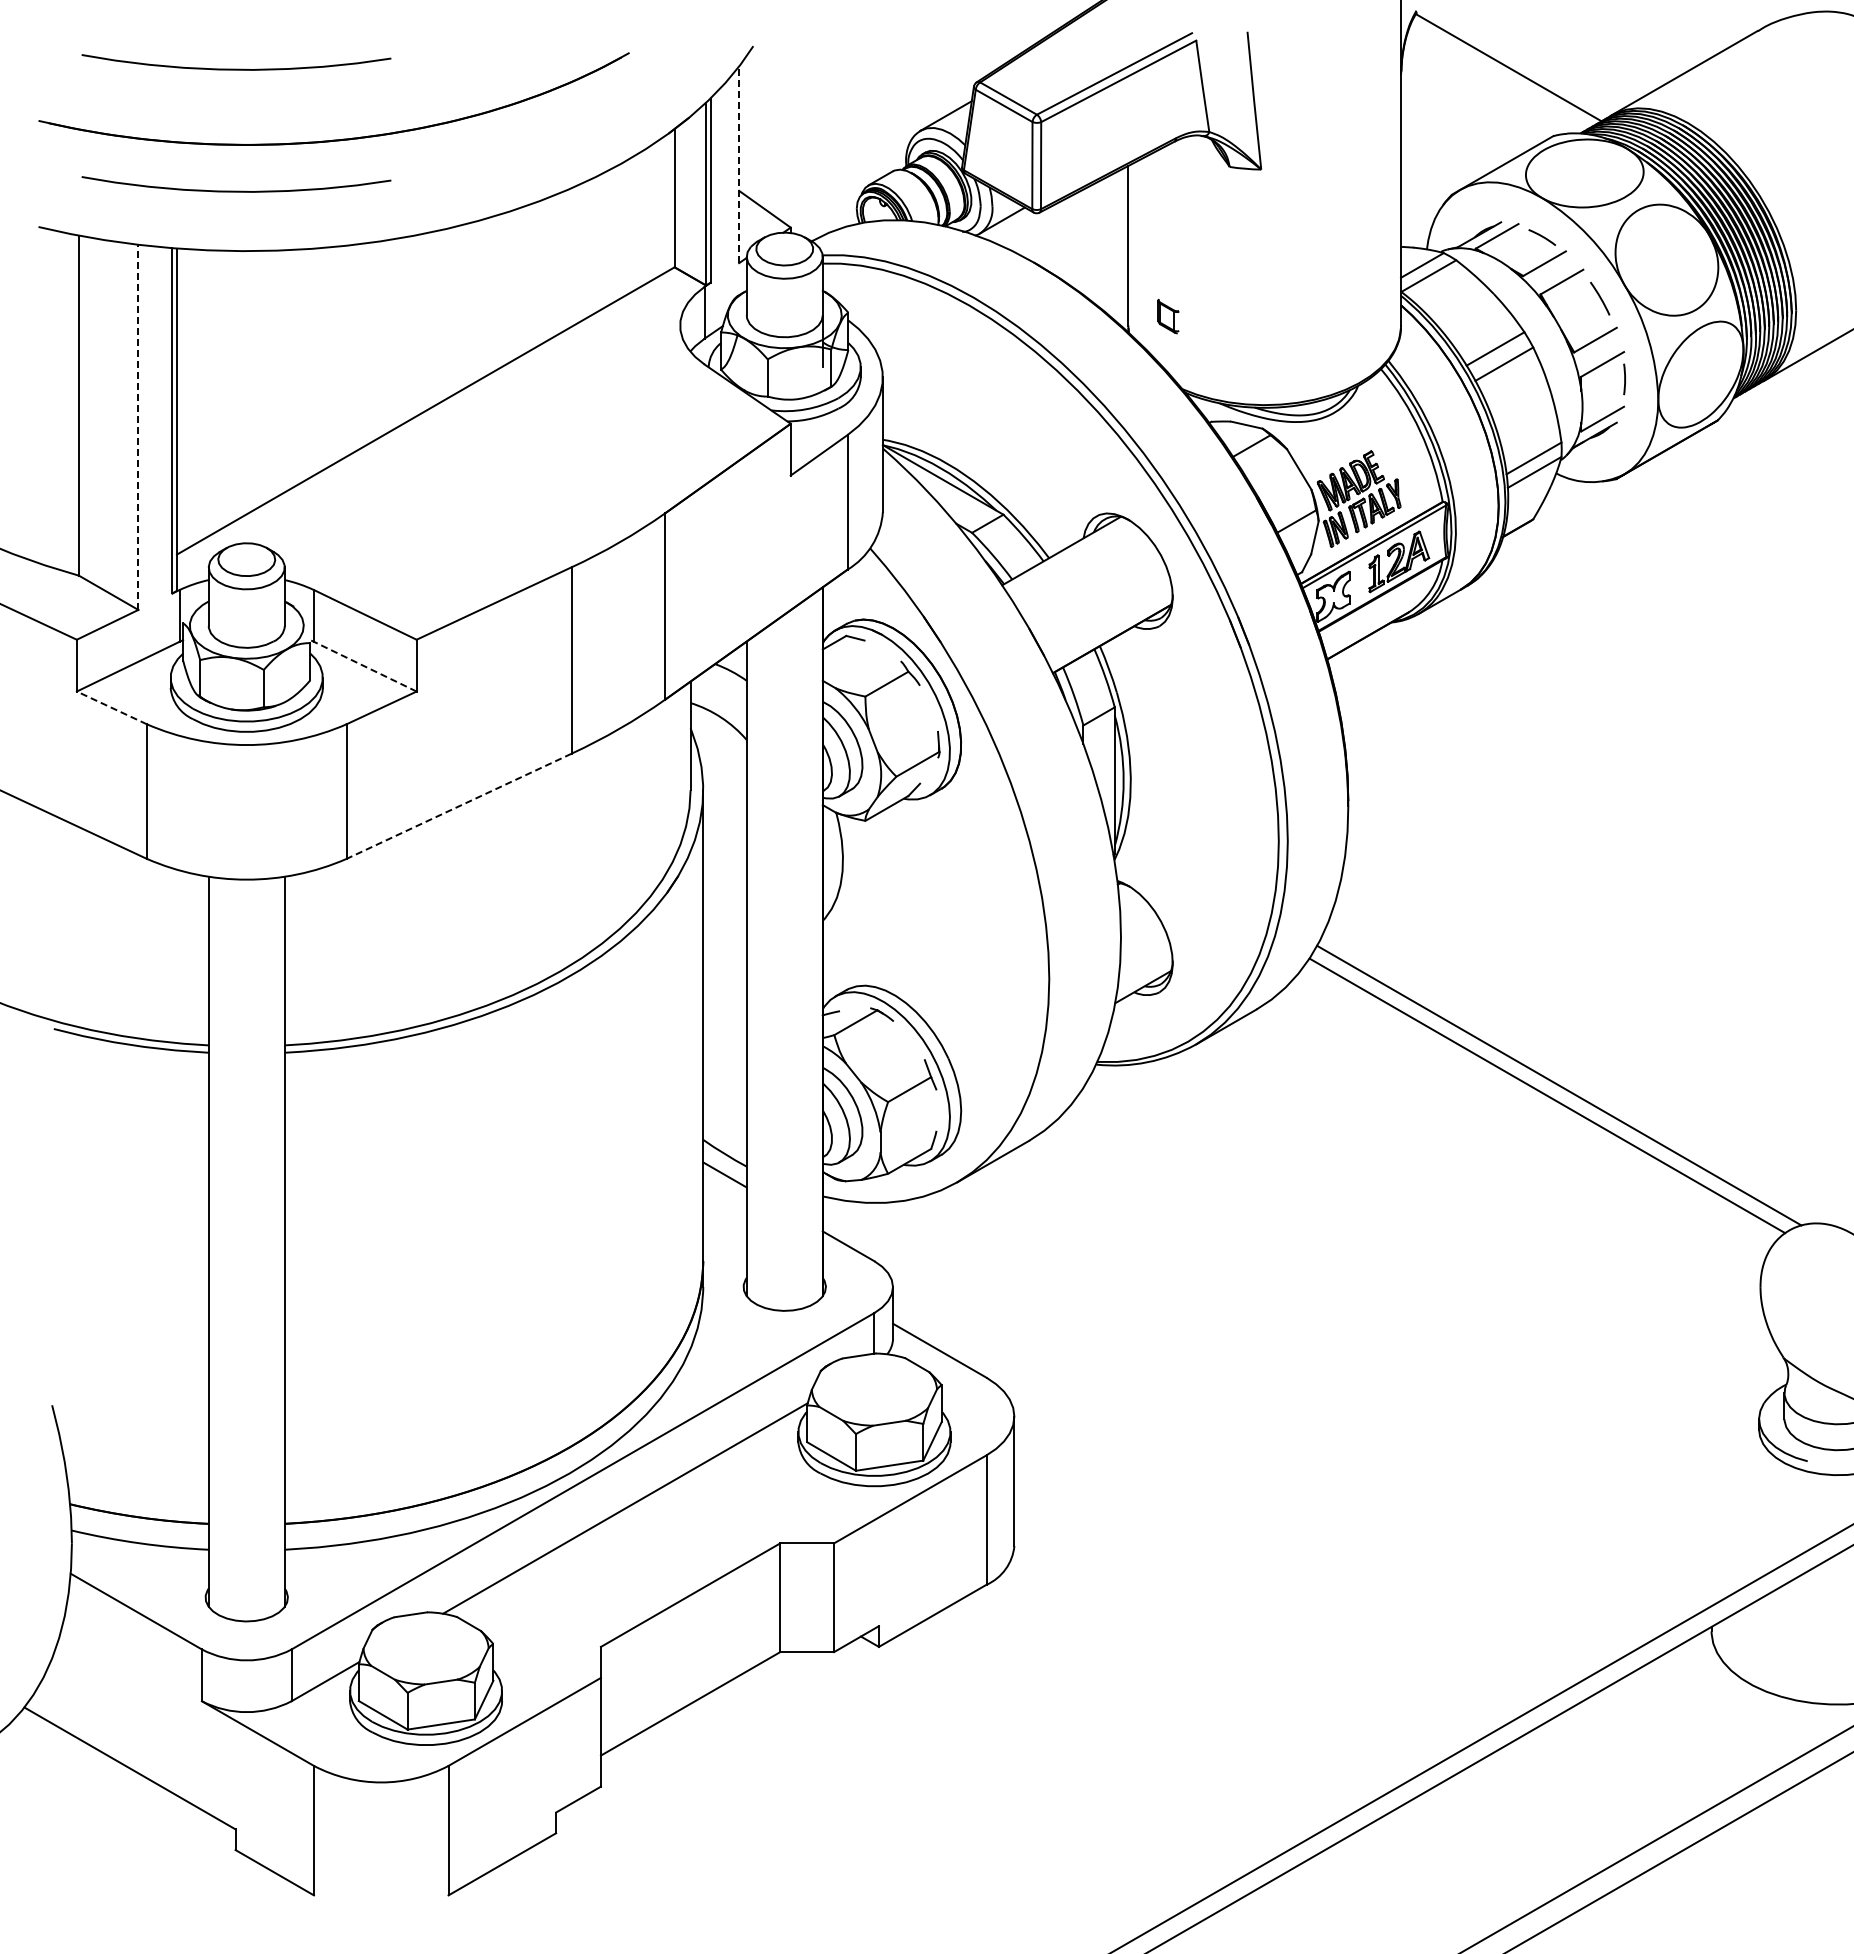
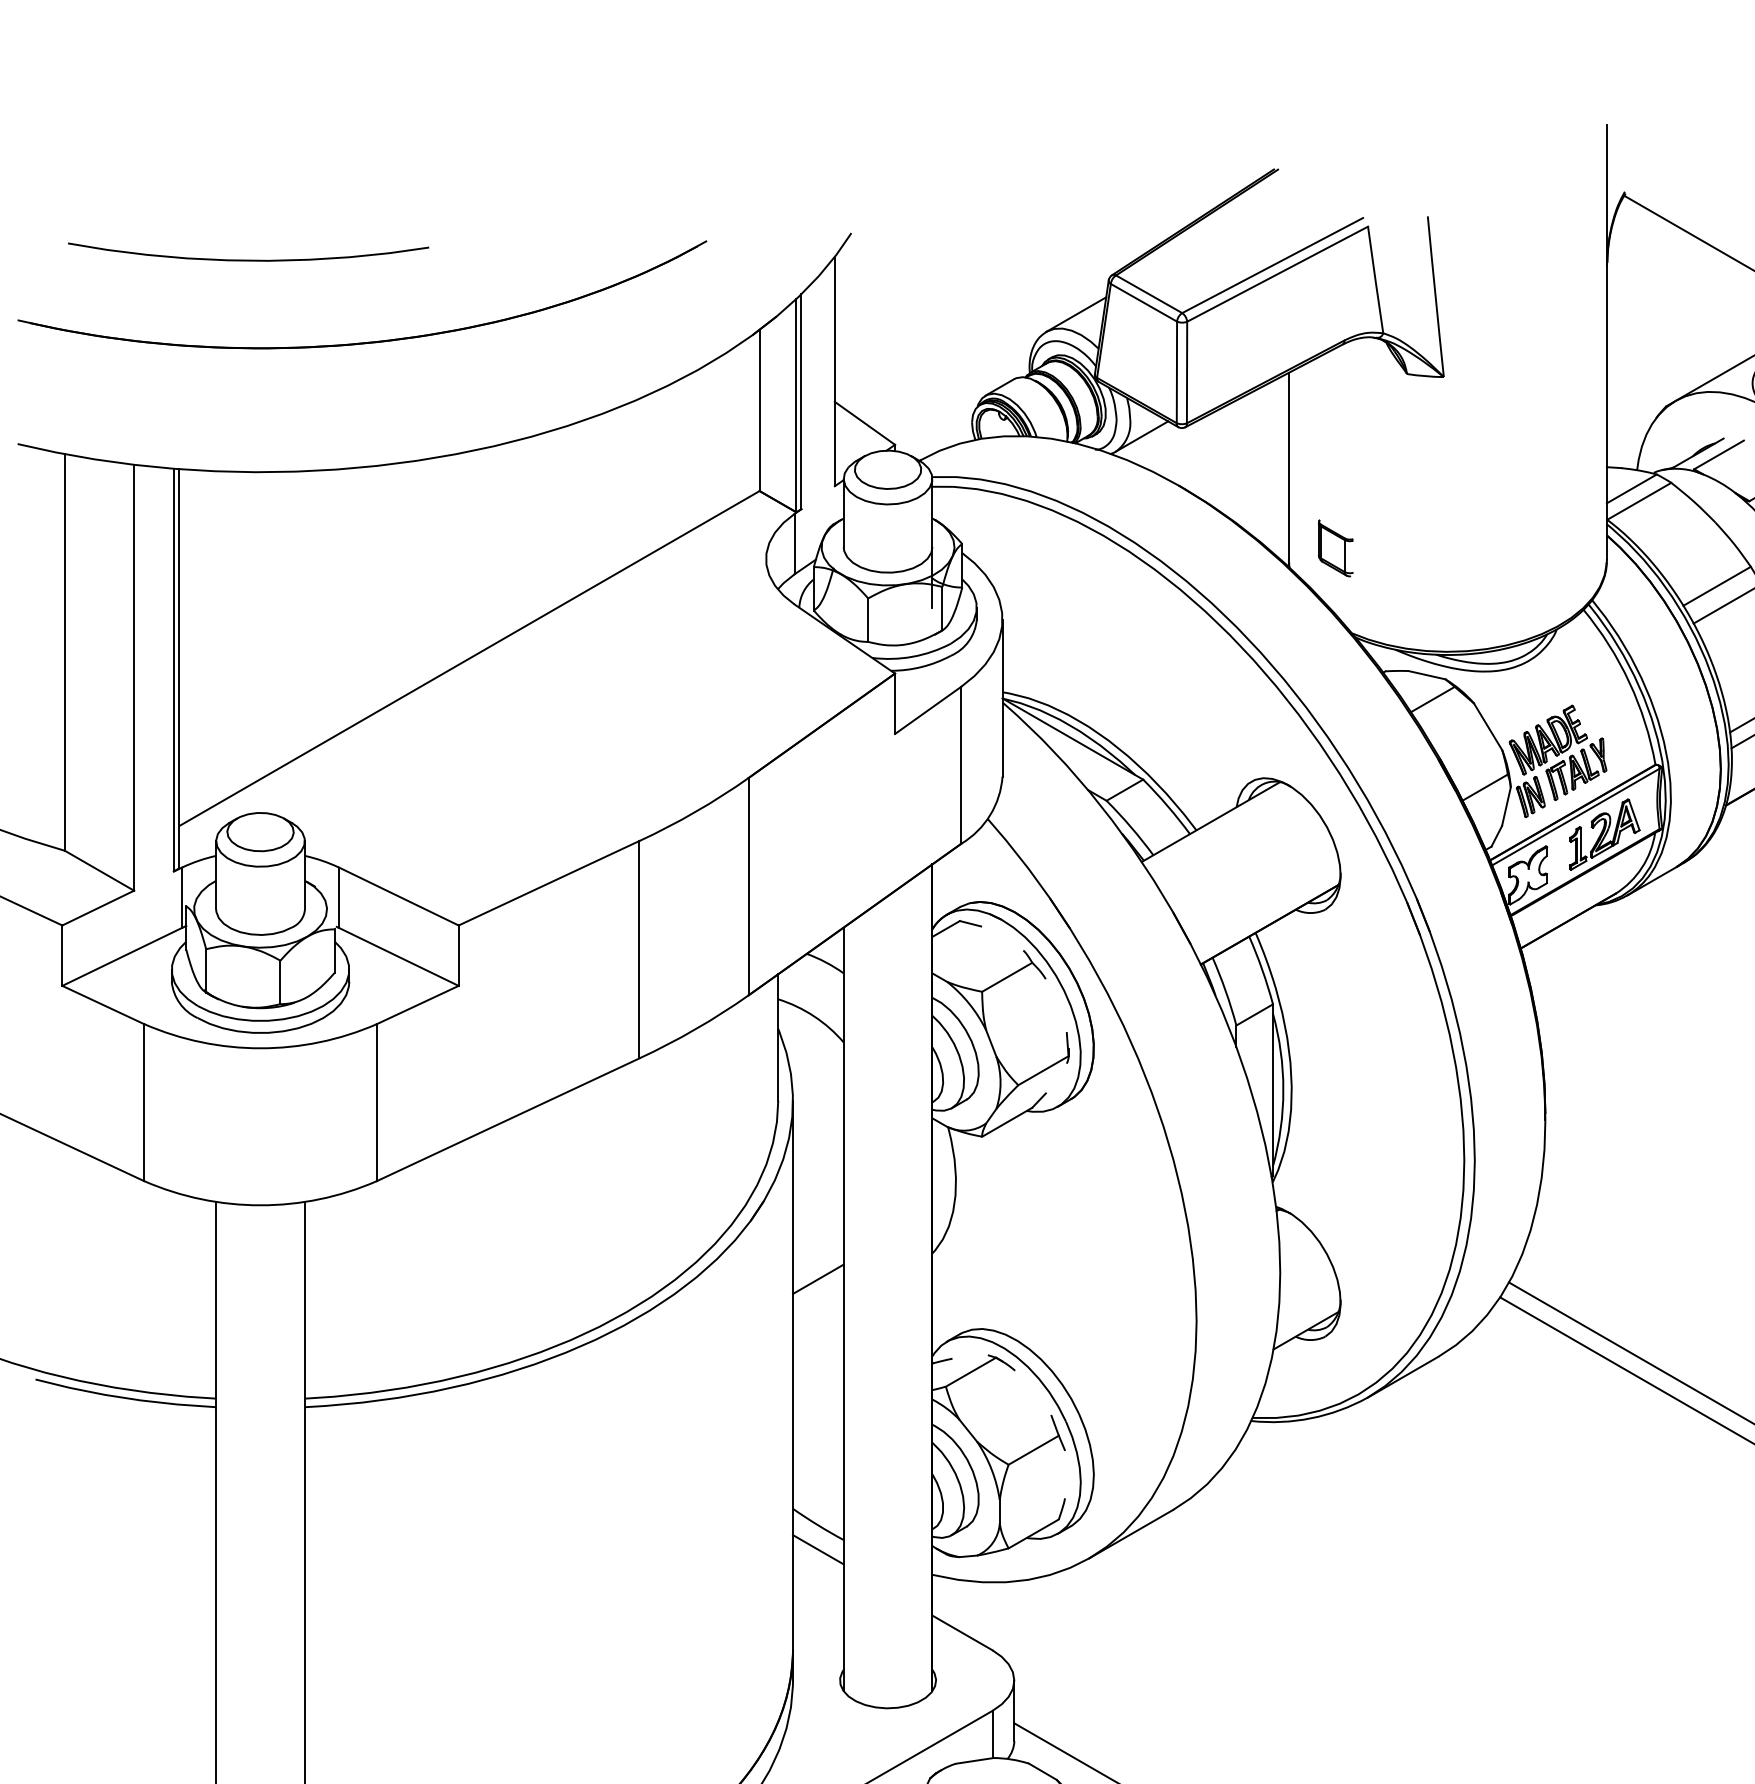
line: (739, 164) -> (835, 371), dashed -> solid
curve: (236, 190) -> (248, 401), removed
part: (1168, 316) -> (1335, 548), size x1.43
line: (138, 427) -> (134, 677), dashed -> solid
line: (364, 666) -> (397, 956), dashed -> solid
line: (111, 707) -> (102, 1004), dashed -> solid
line: (458, 806) -> (507, 1119), dashed -> solid
line: (724, 942) -> (817, 1278), added

